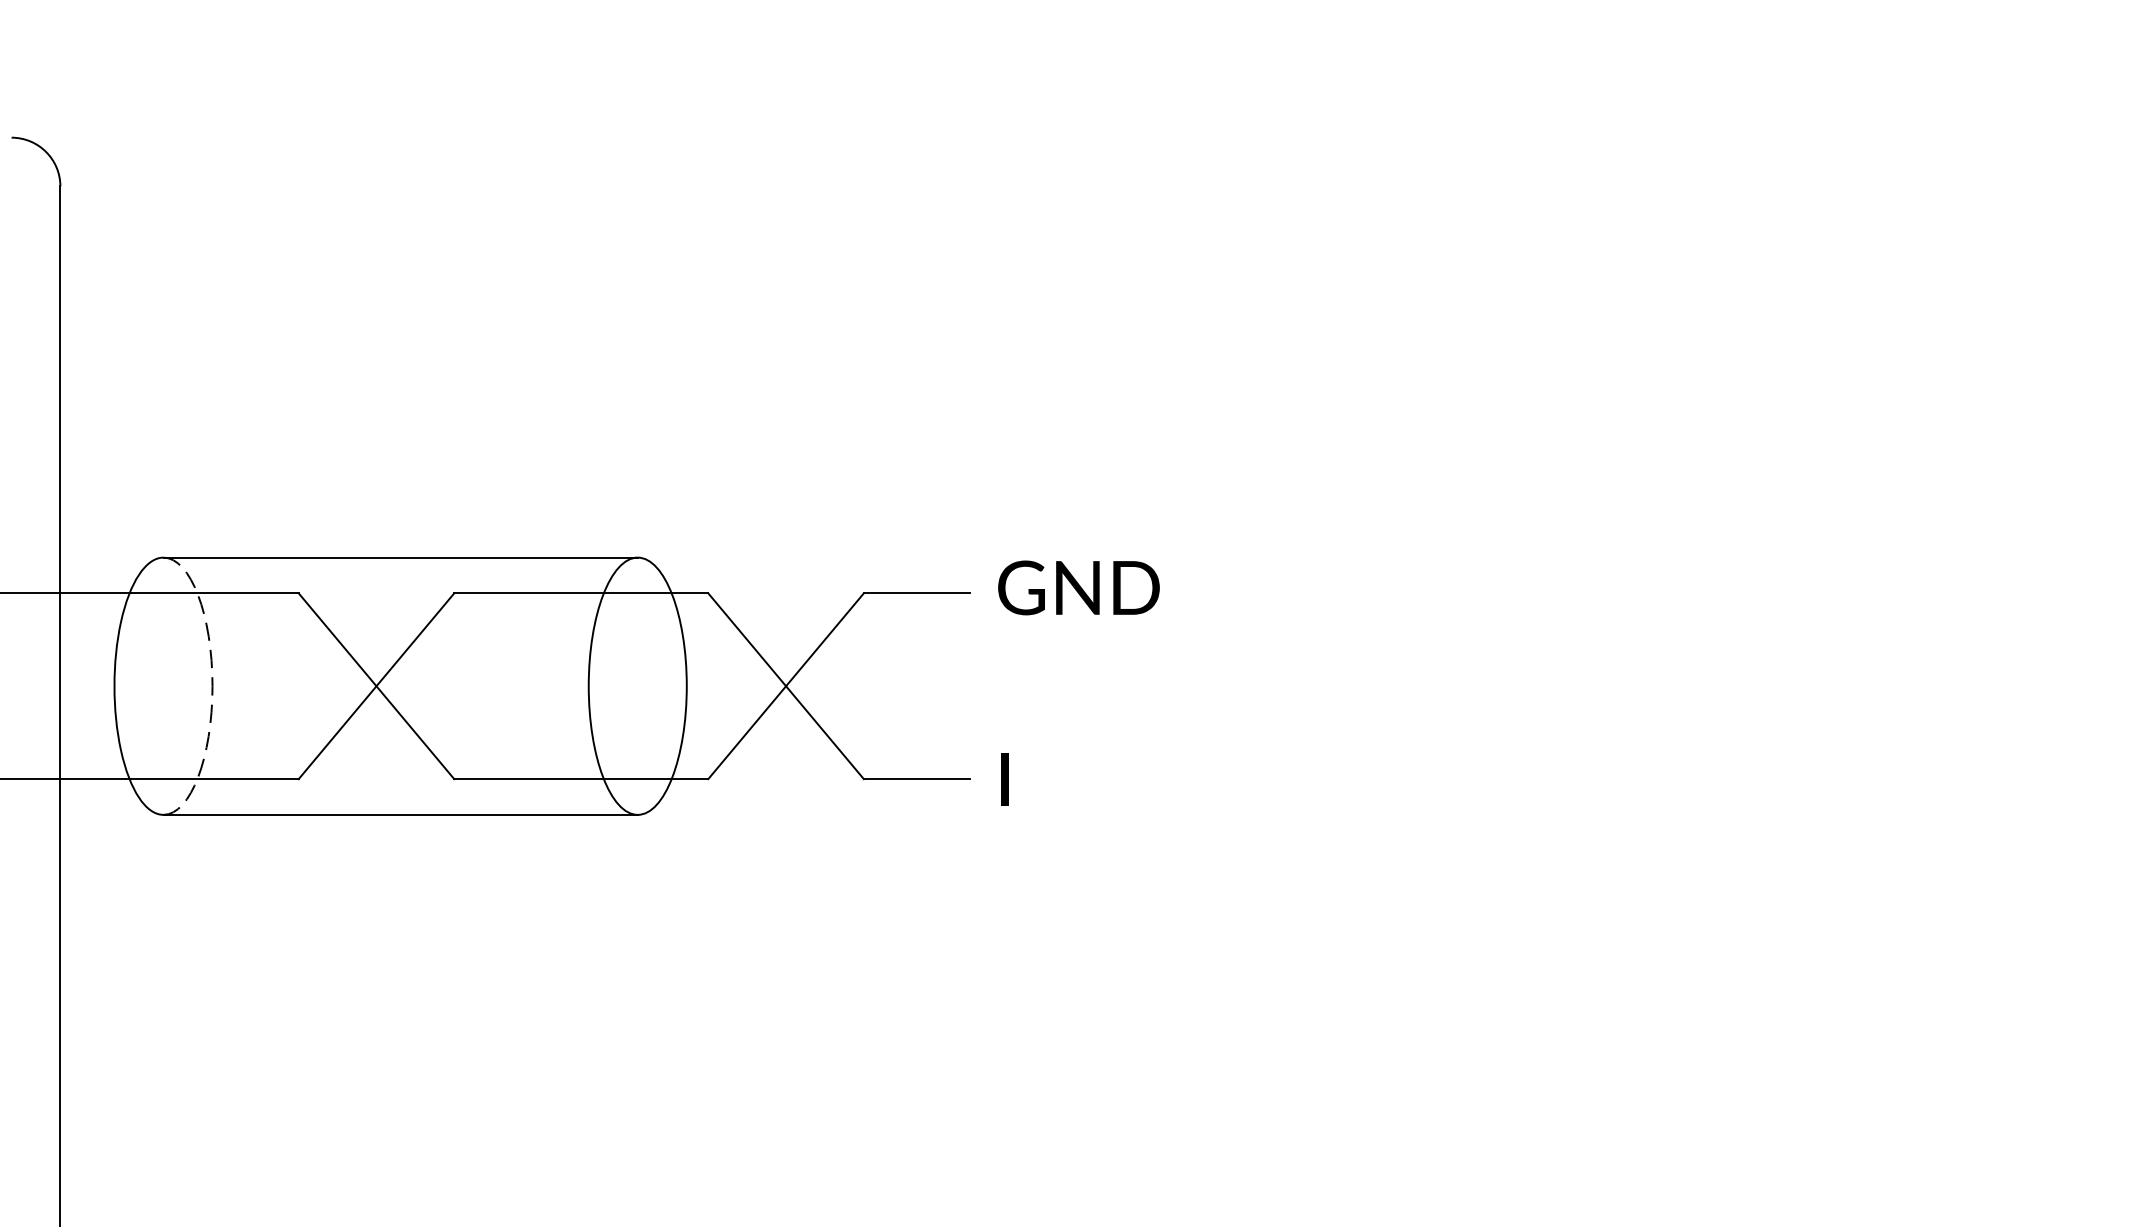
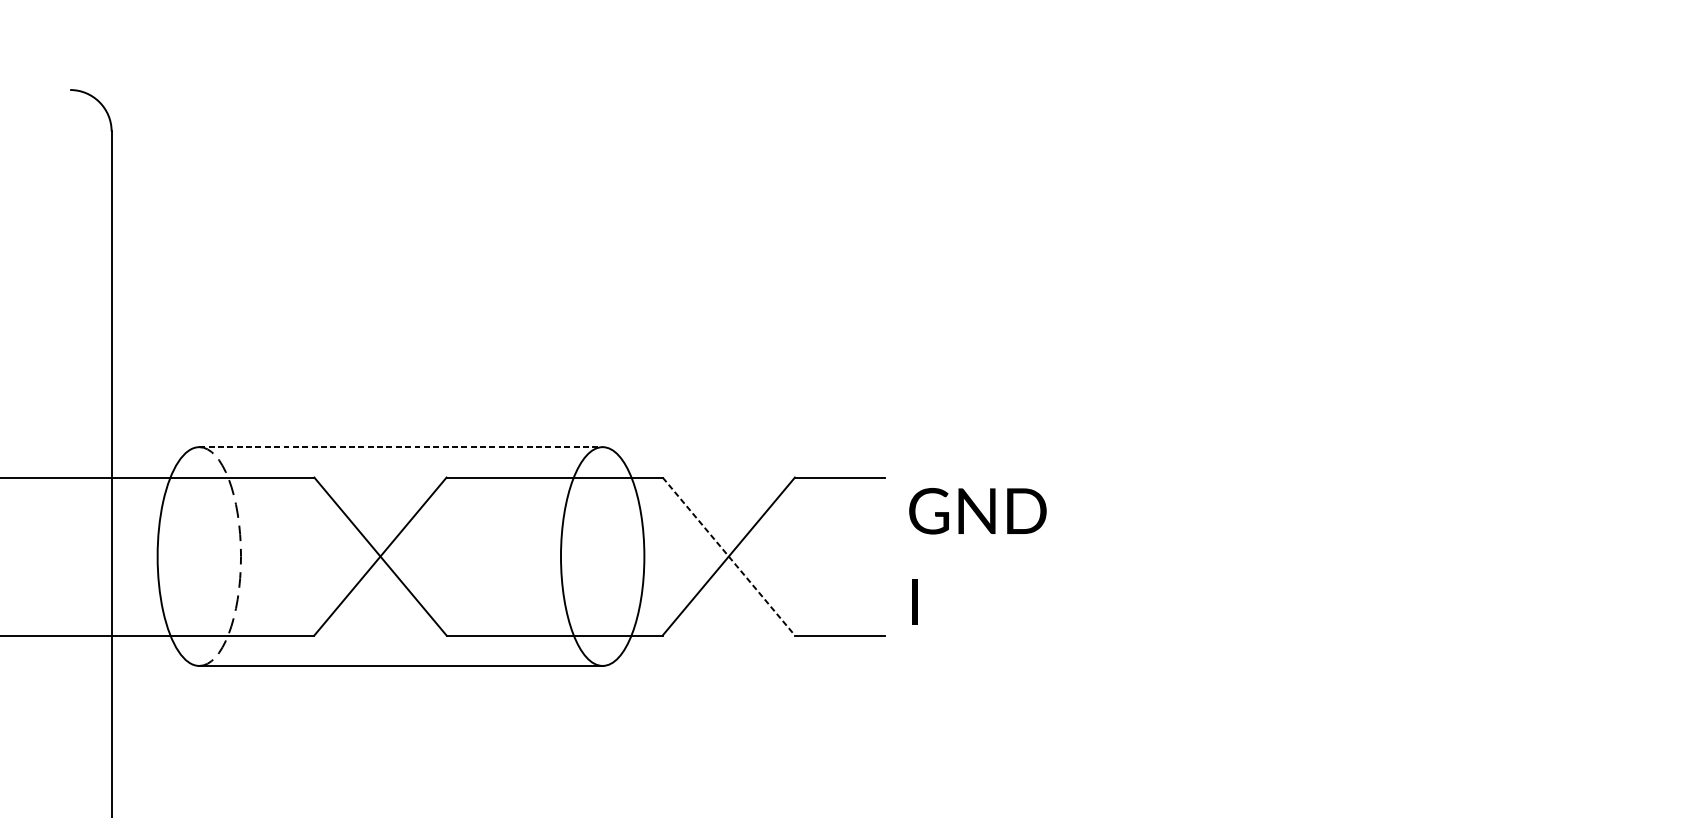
line: (401, 557) -> (401, 447), solid -> dashed
text: (1078, 587) -> (977, 510), moved
line: (786, 686) -> (729, 556), solid -> dashed
text: (1004, 779) -> (914, 601), moved

